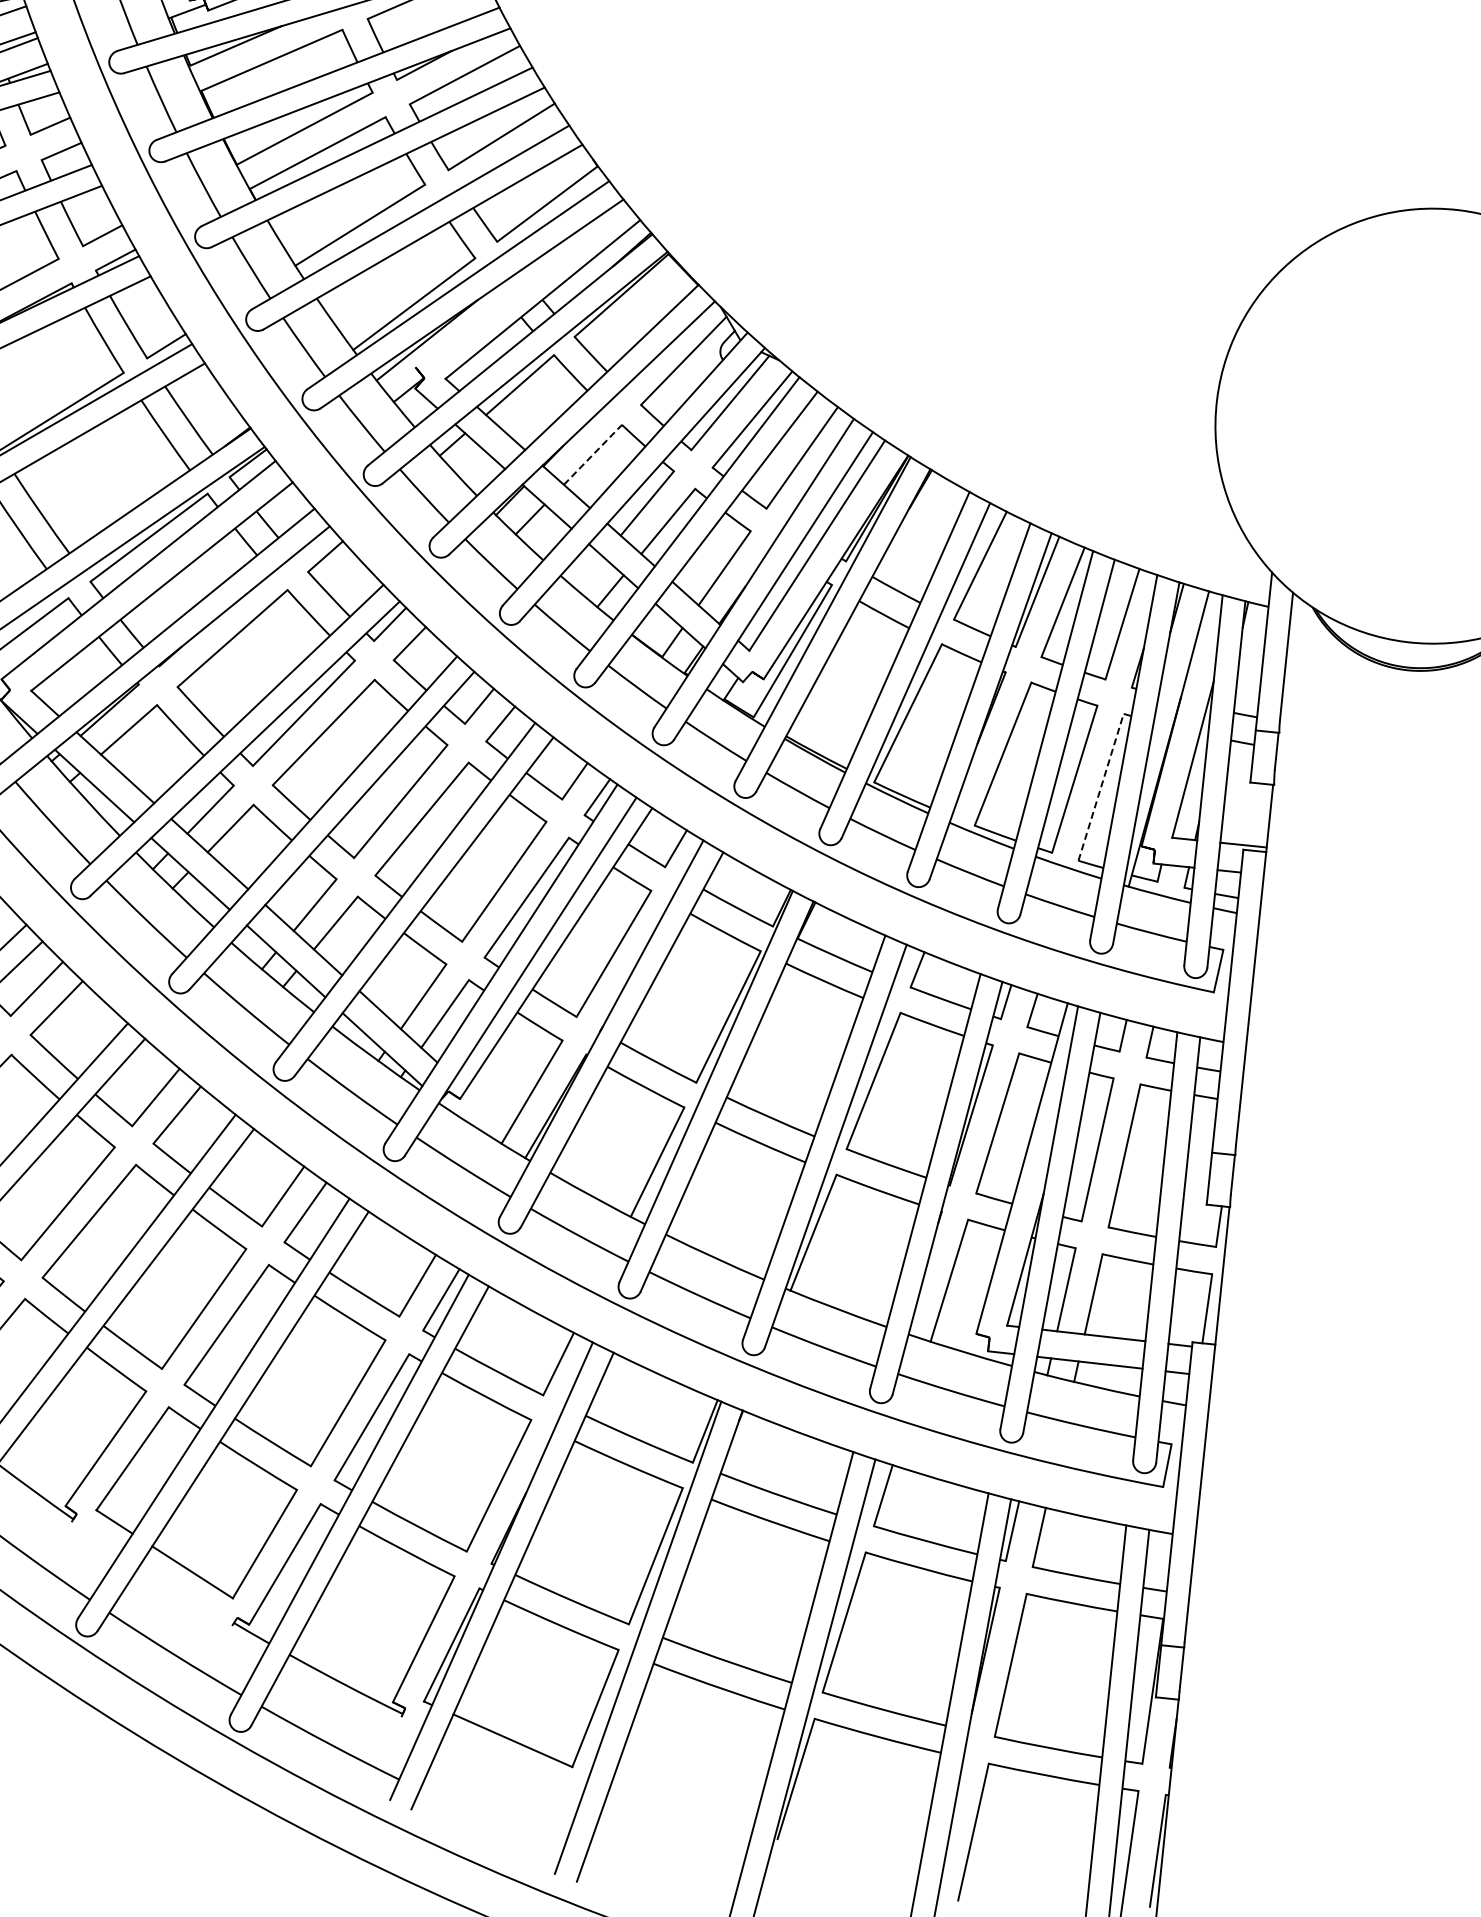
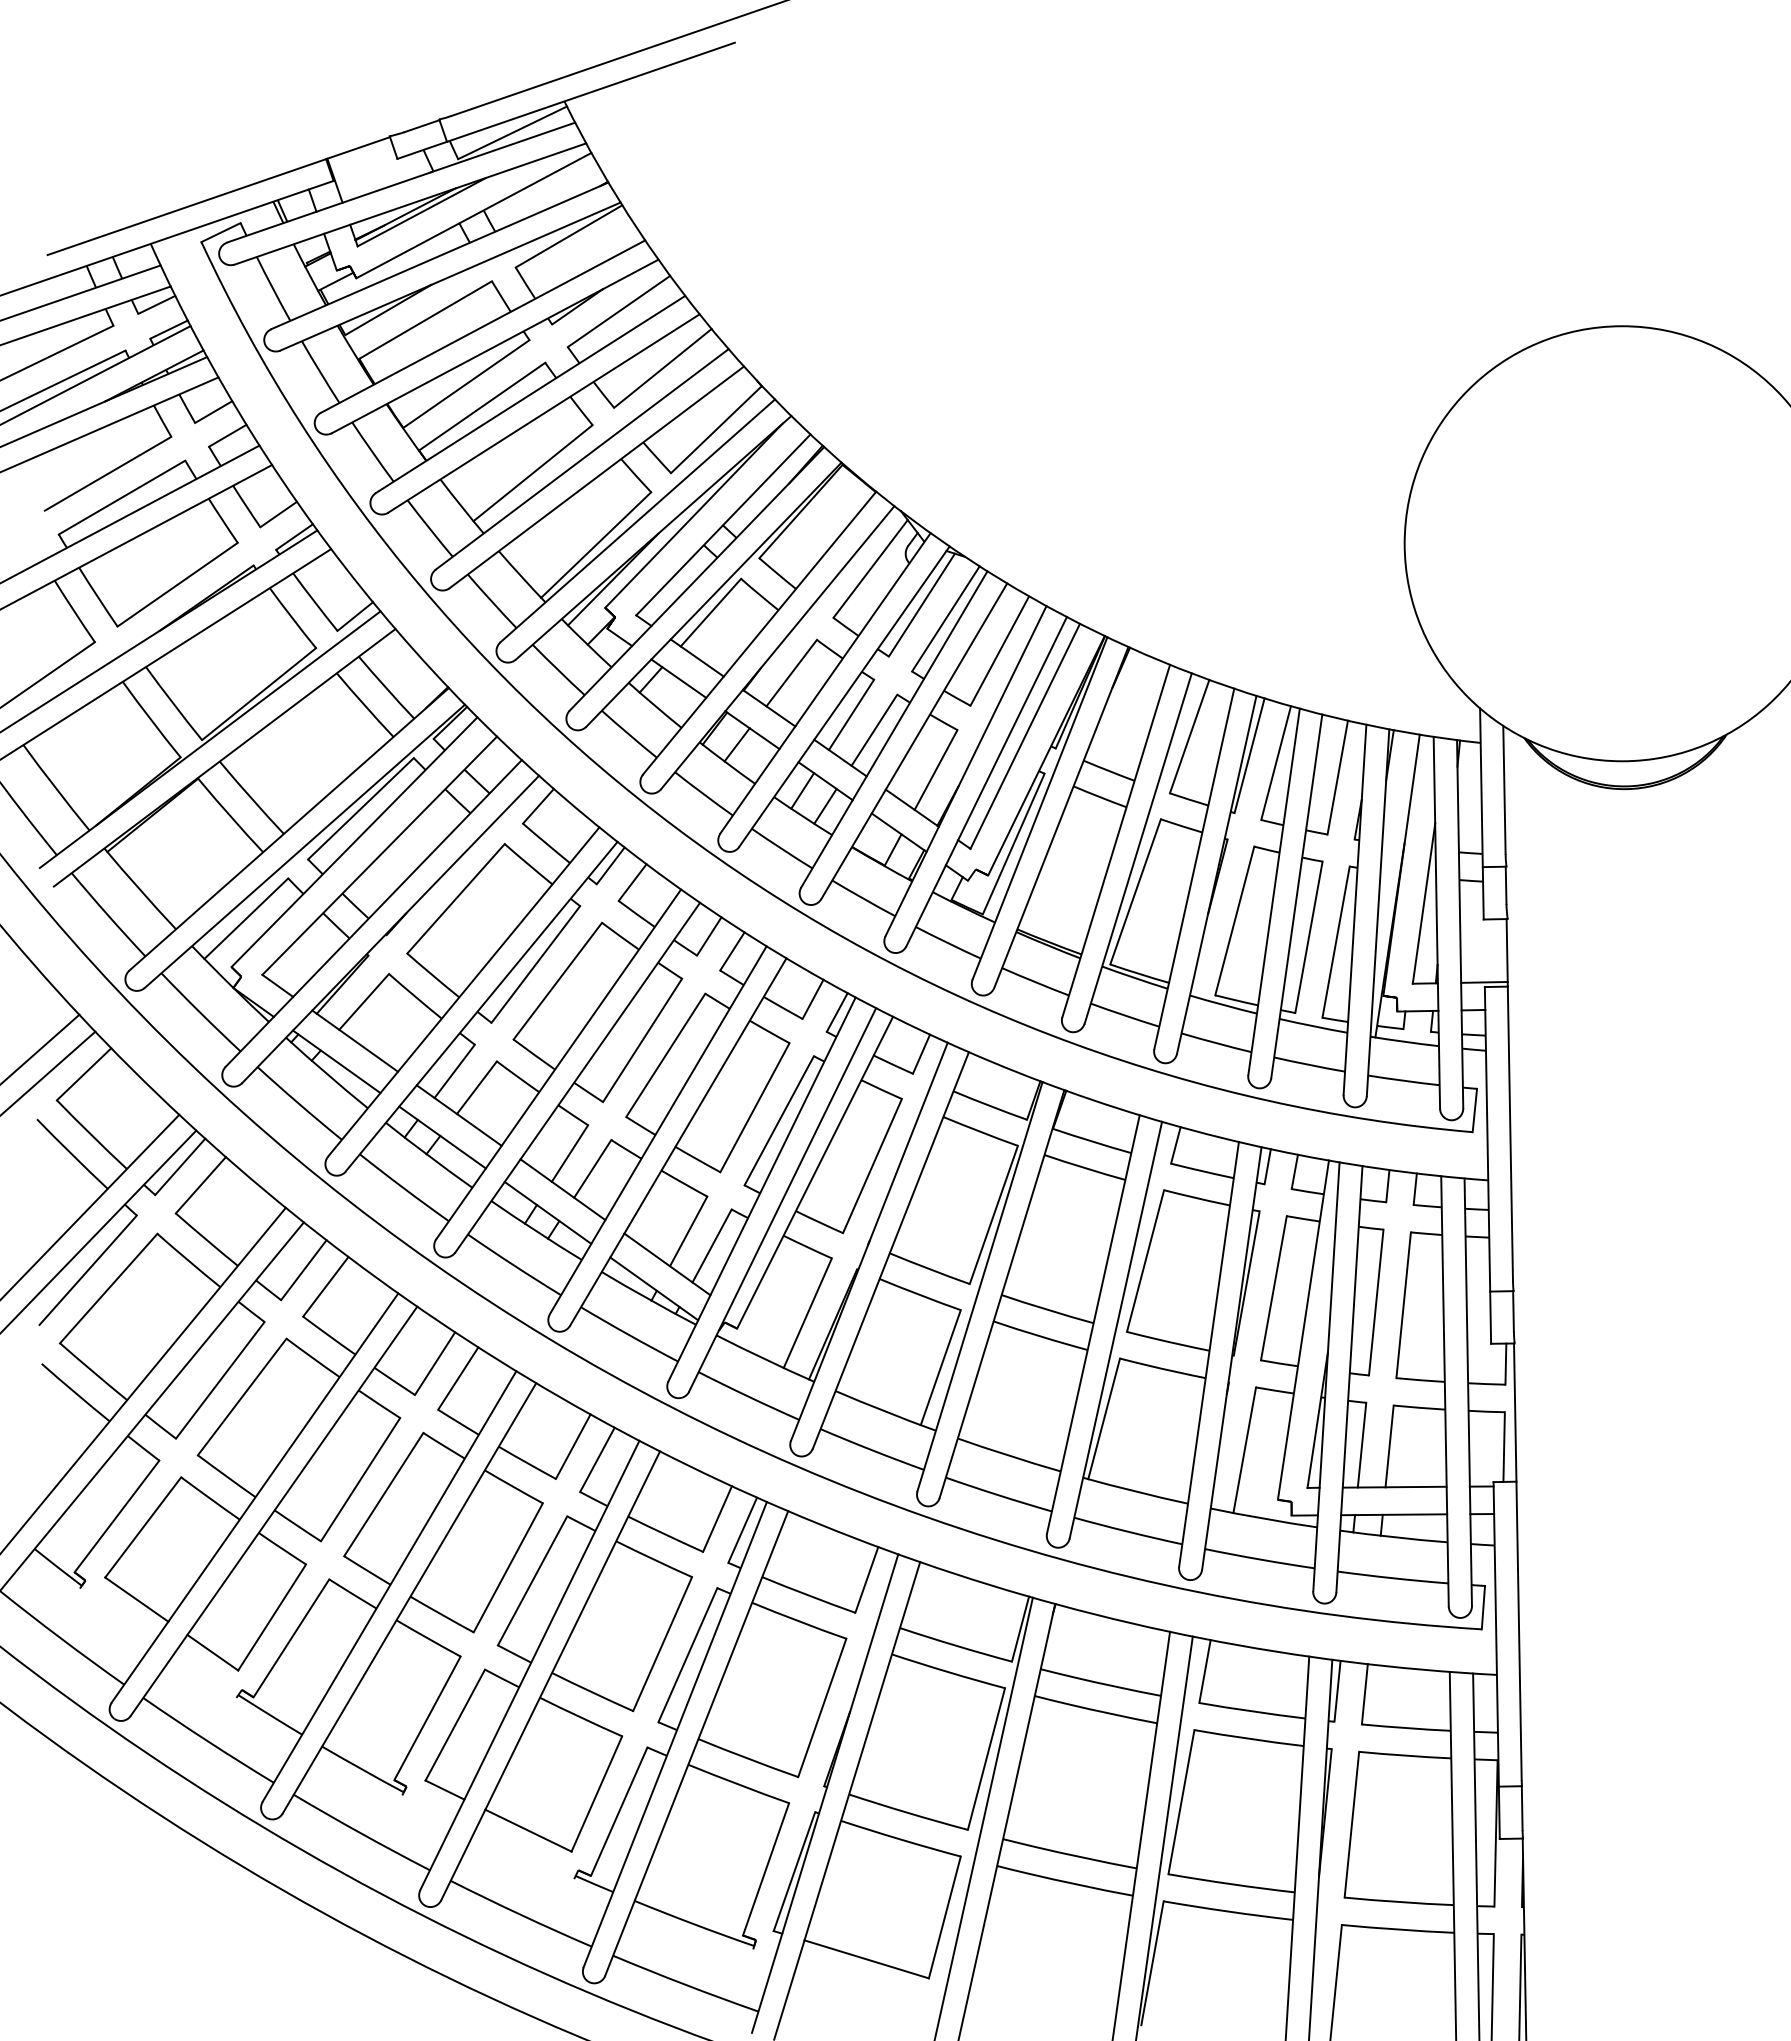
line: (514, 286) -> (693, 515), added
line: (592, 455) -> (791, 673), dashed -> solid
line: (589, 572) -> (802, 790), added
line: (1101, 787) -> (1336, 942), dashed -> solid

